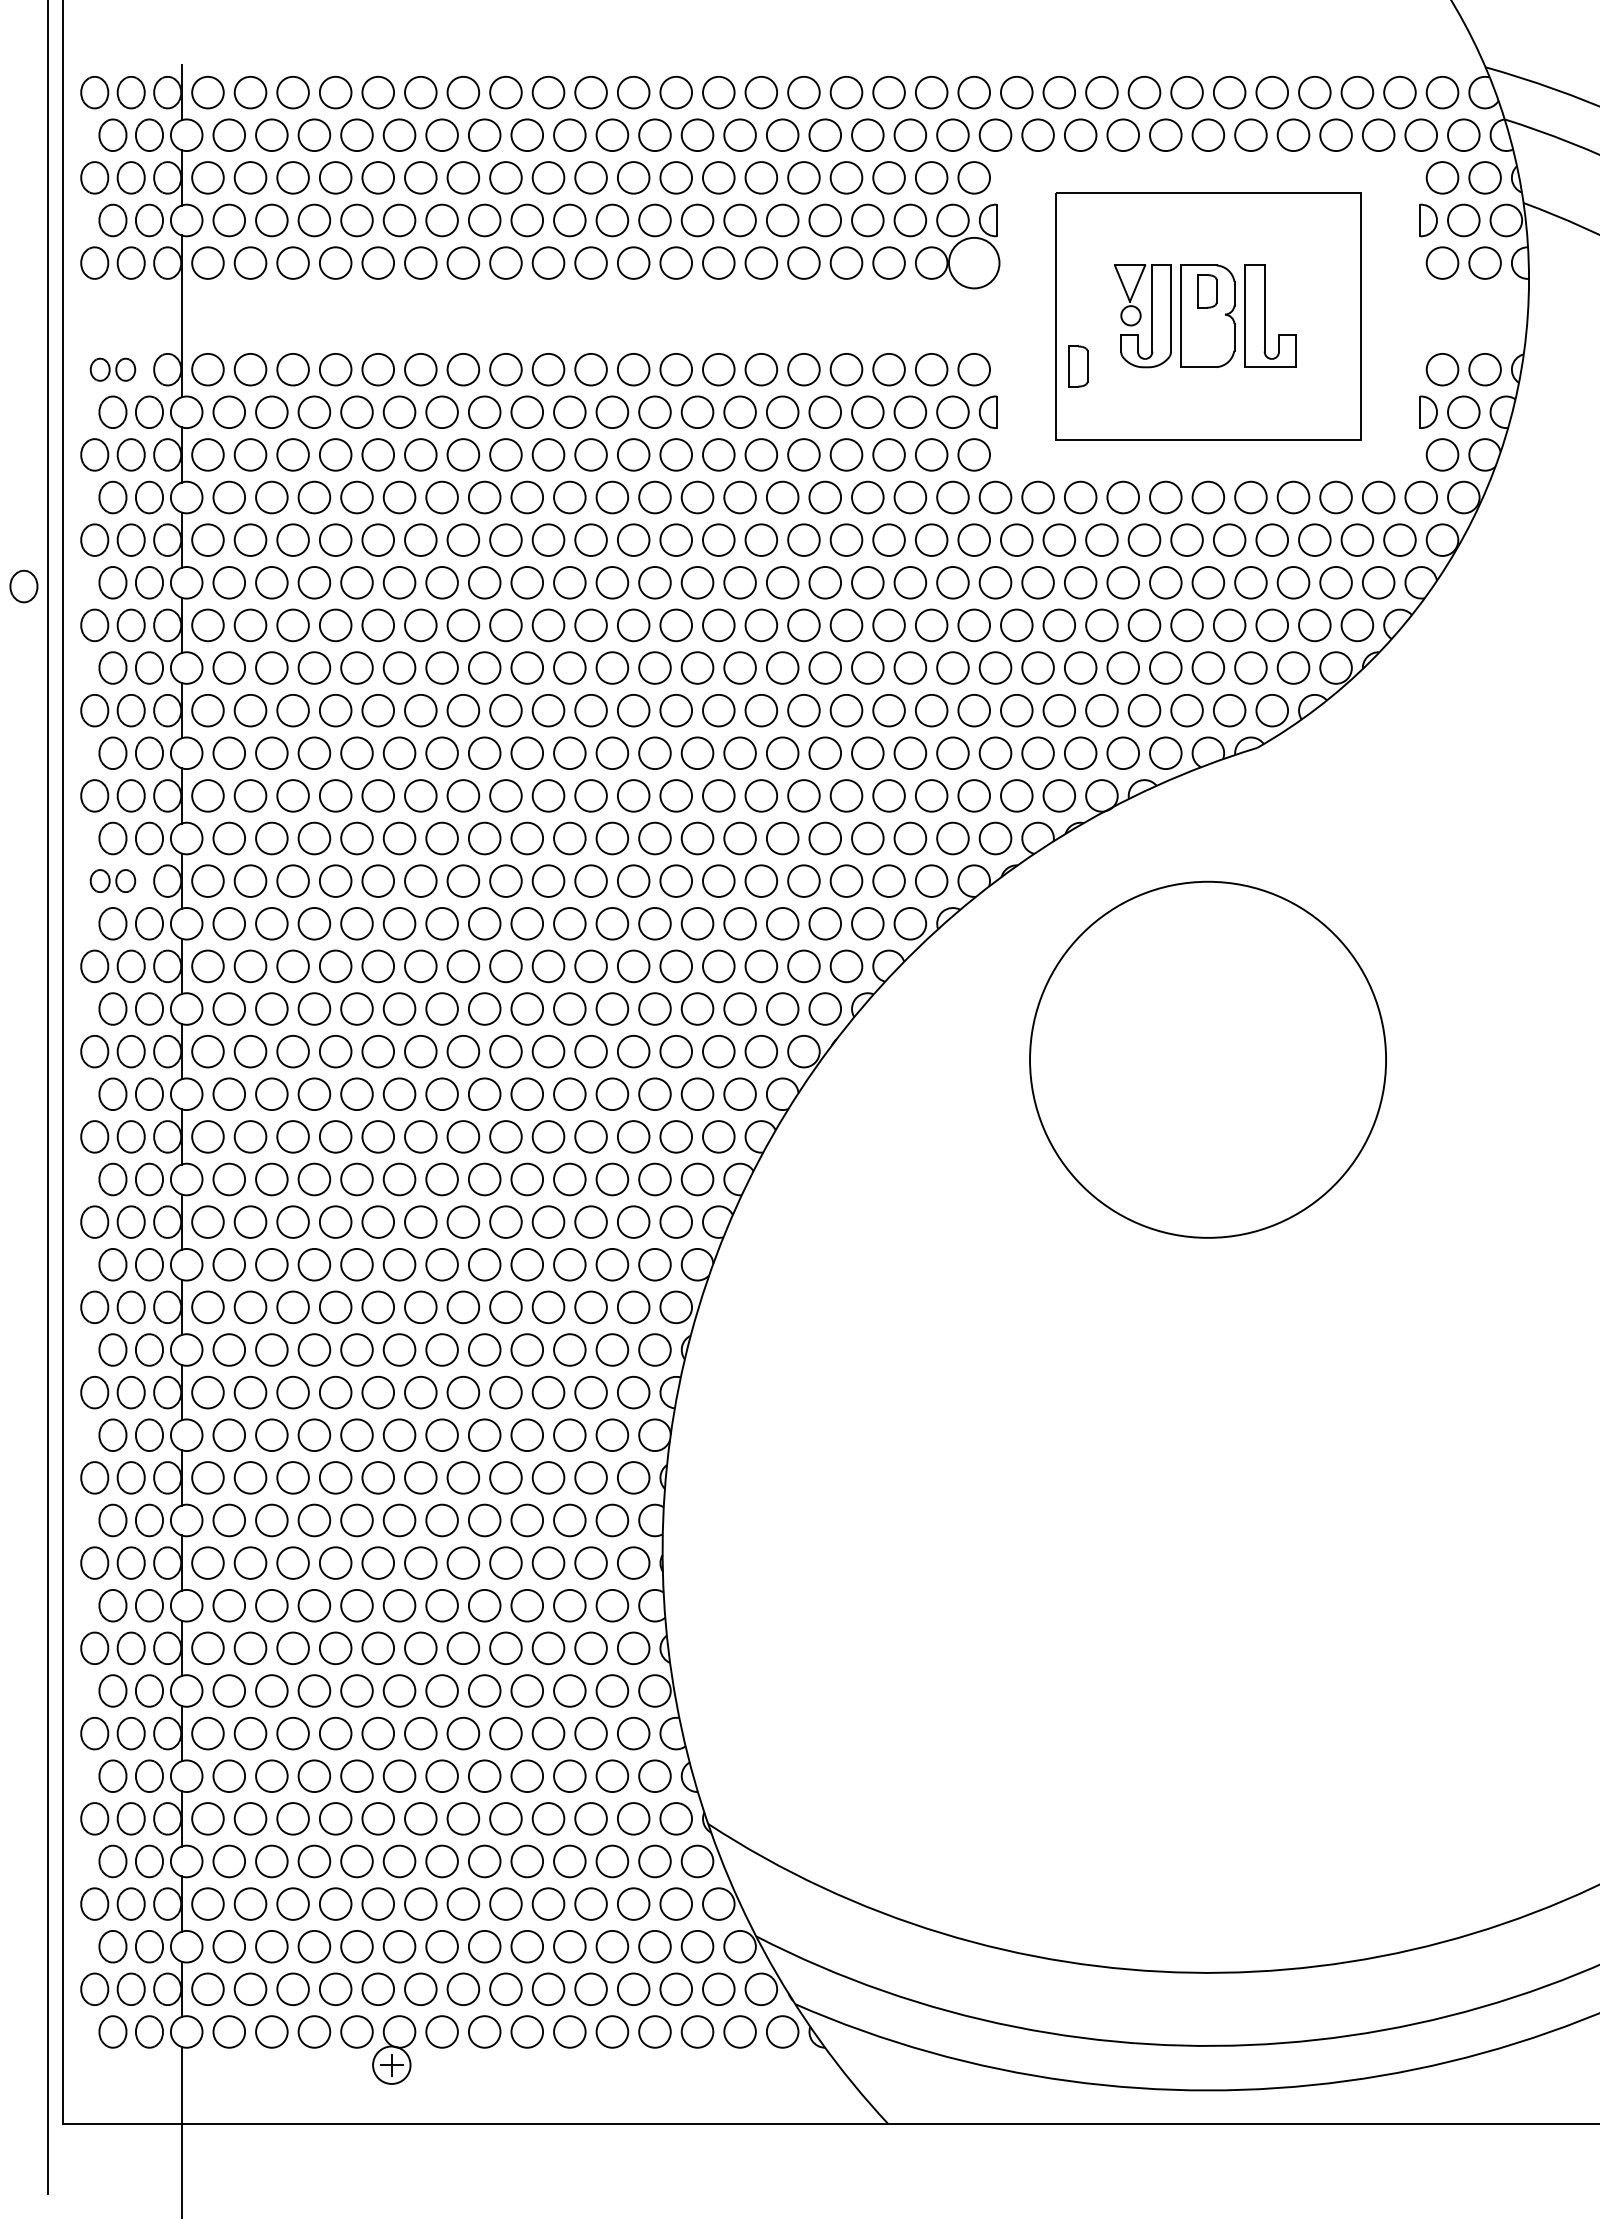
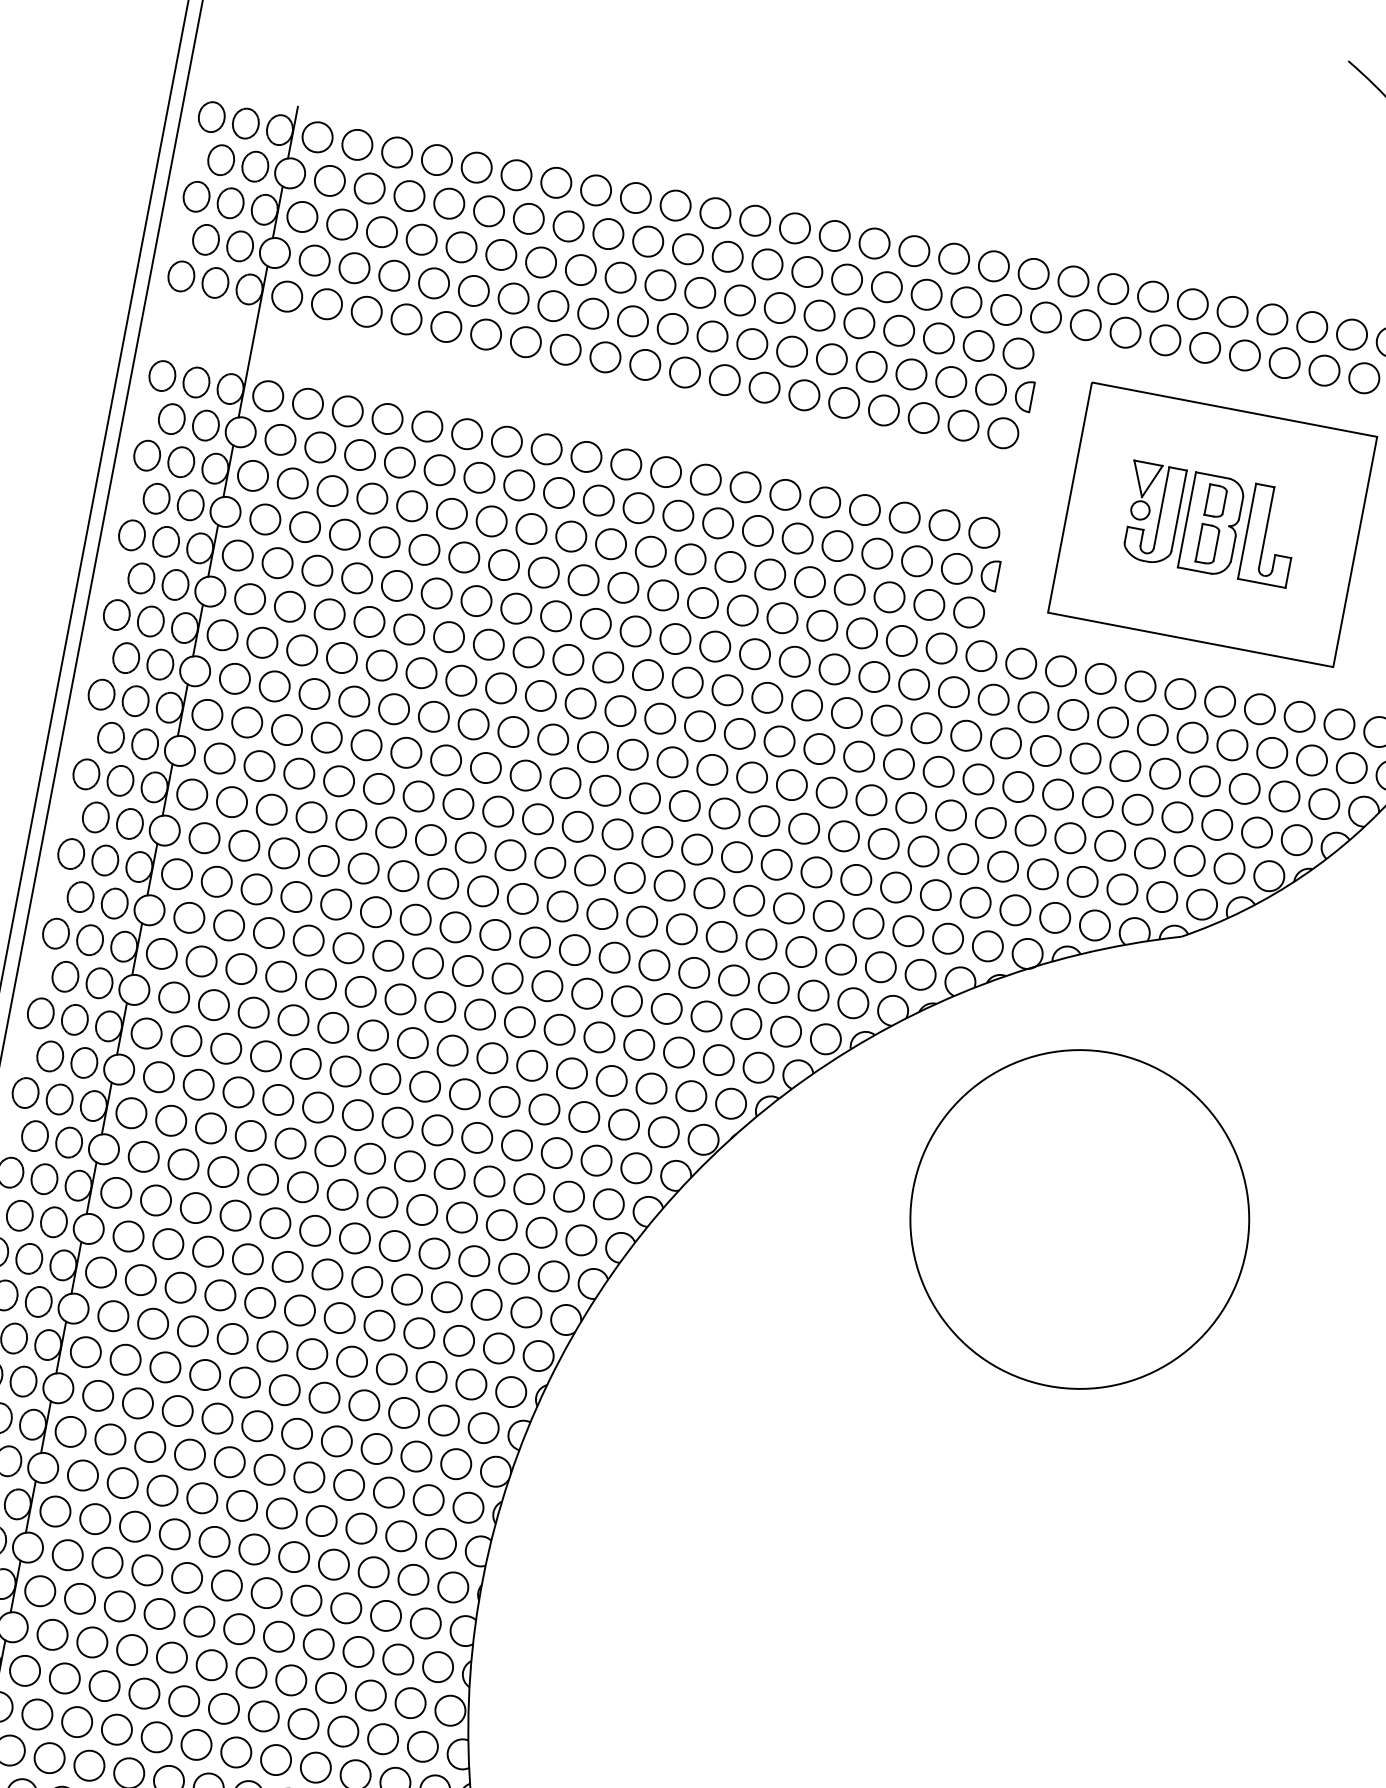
circle: (974, 262) -> (1003, 432), size x0.62
part: (1078, 366) -> (1208, 544), moved
part: (112, 369) -> (179, 379), size x1.43
part: (23, 586) -> (57, 565), removed
part: (112, 880) -> (87, 856), size x1.43

